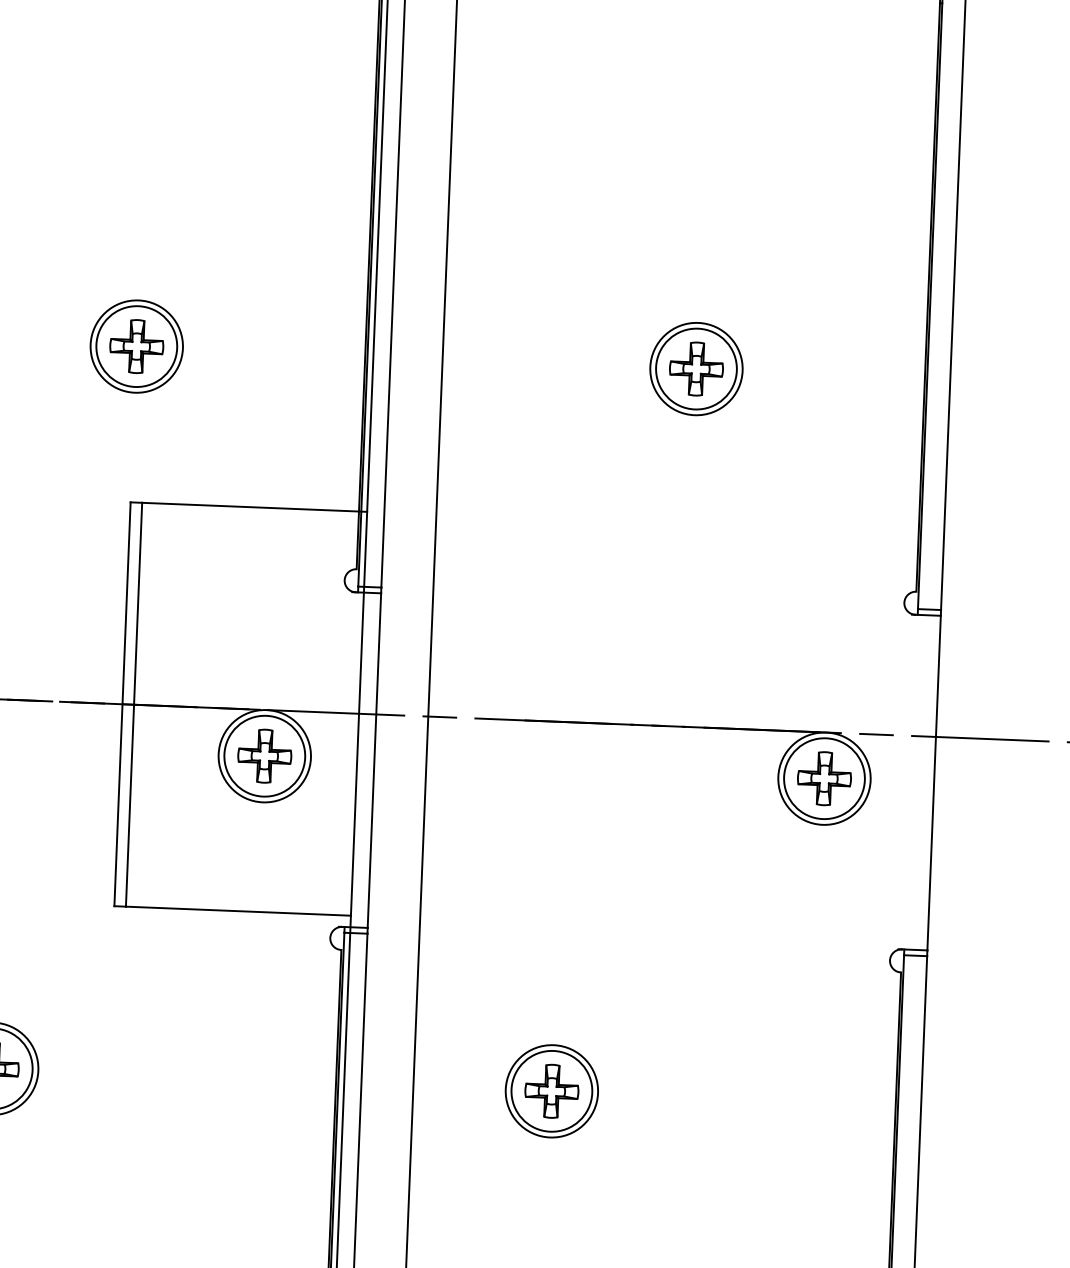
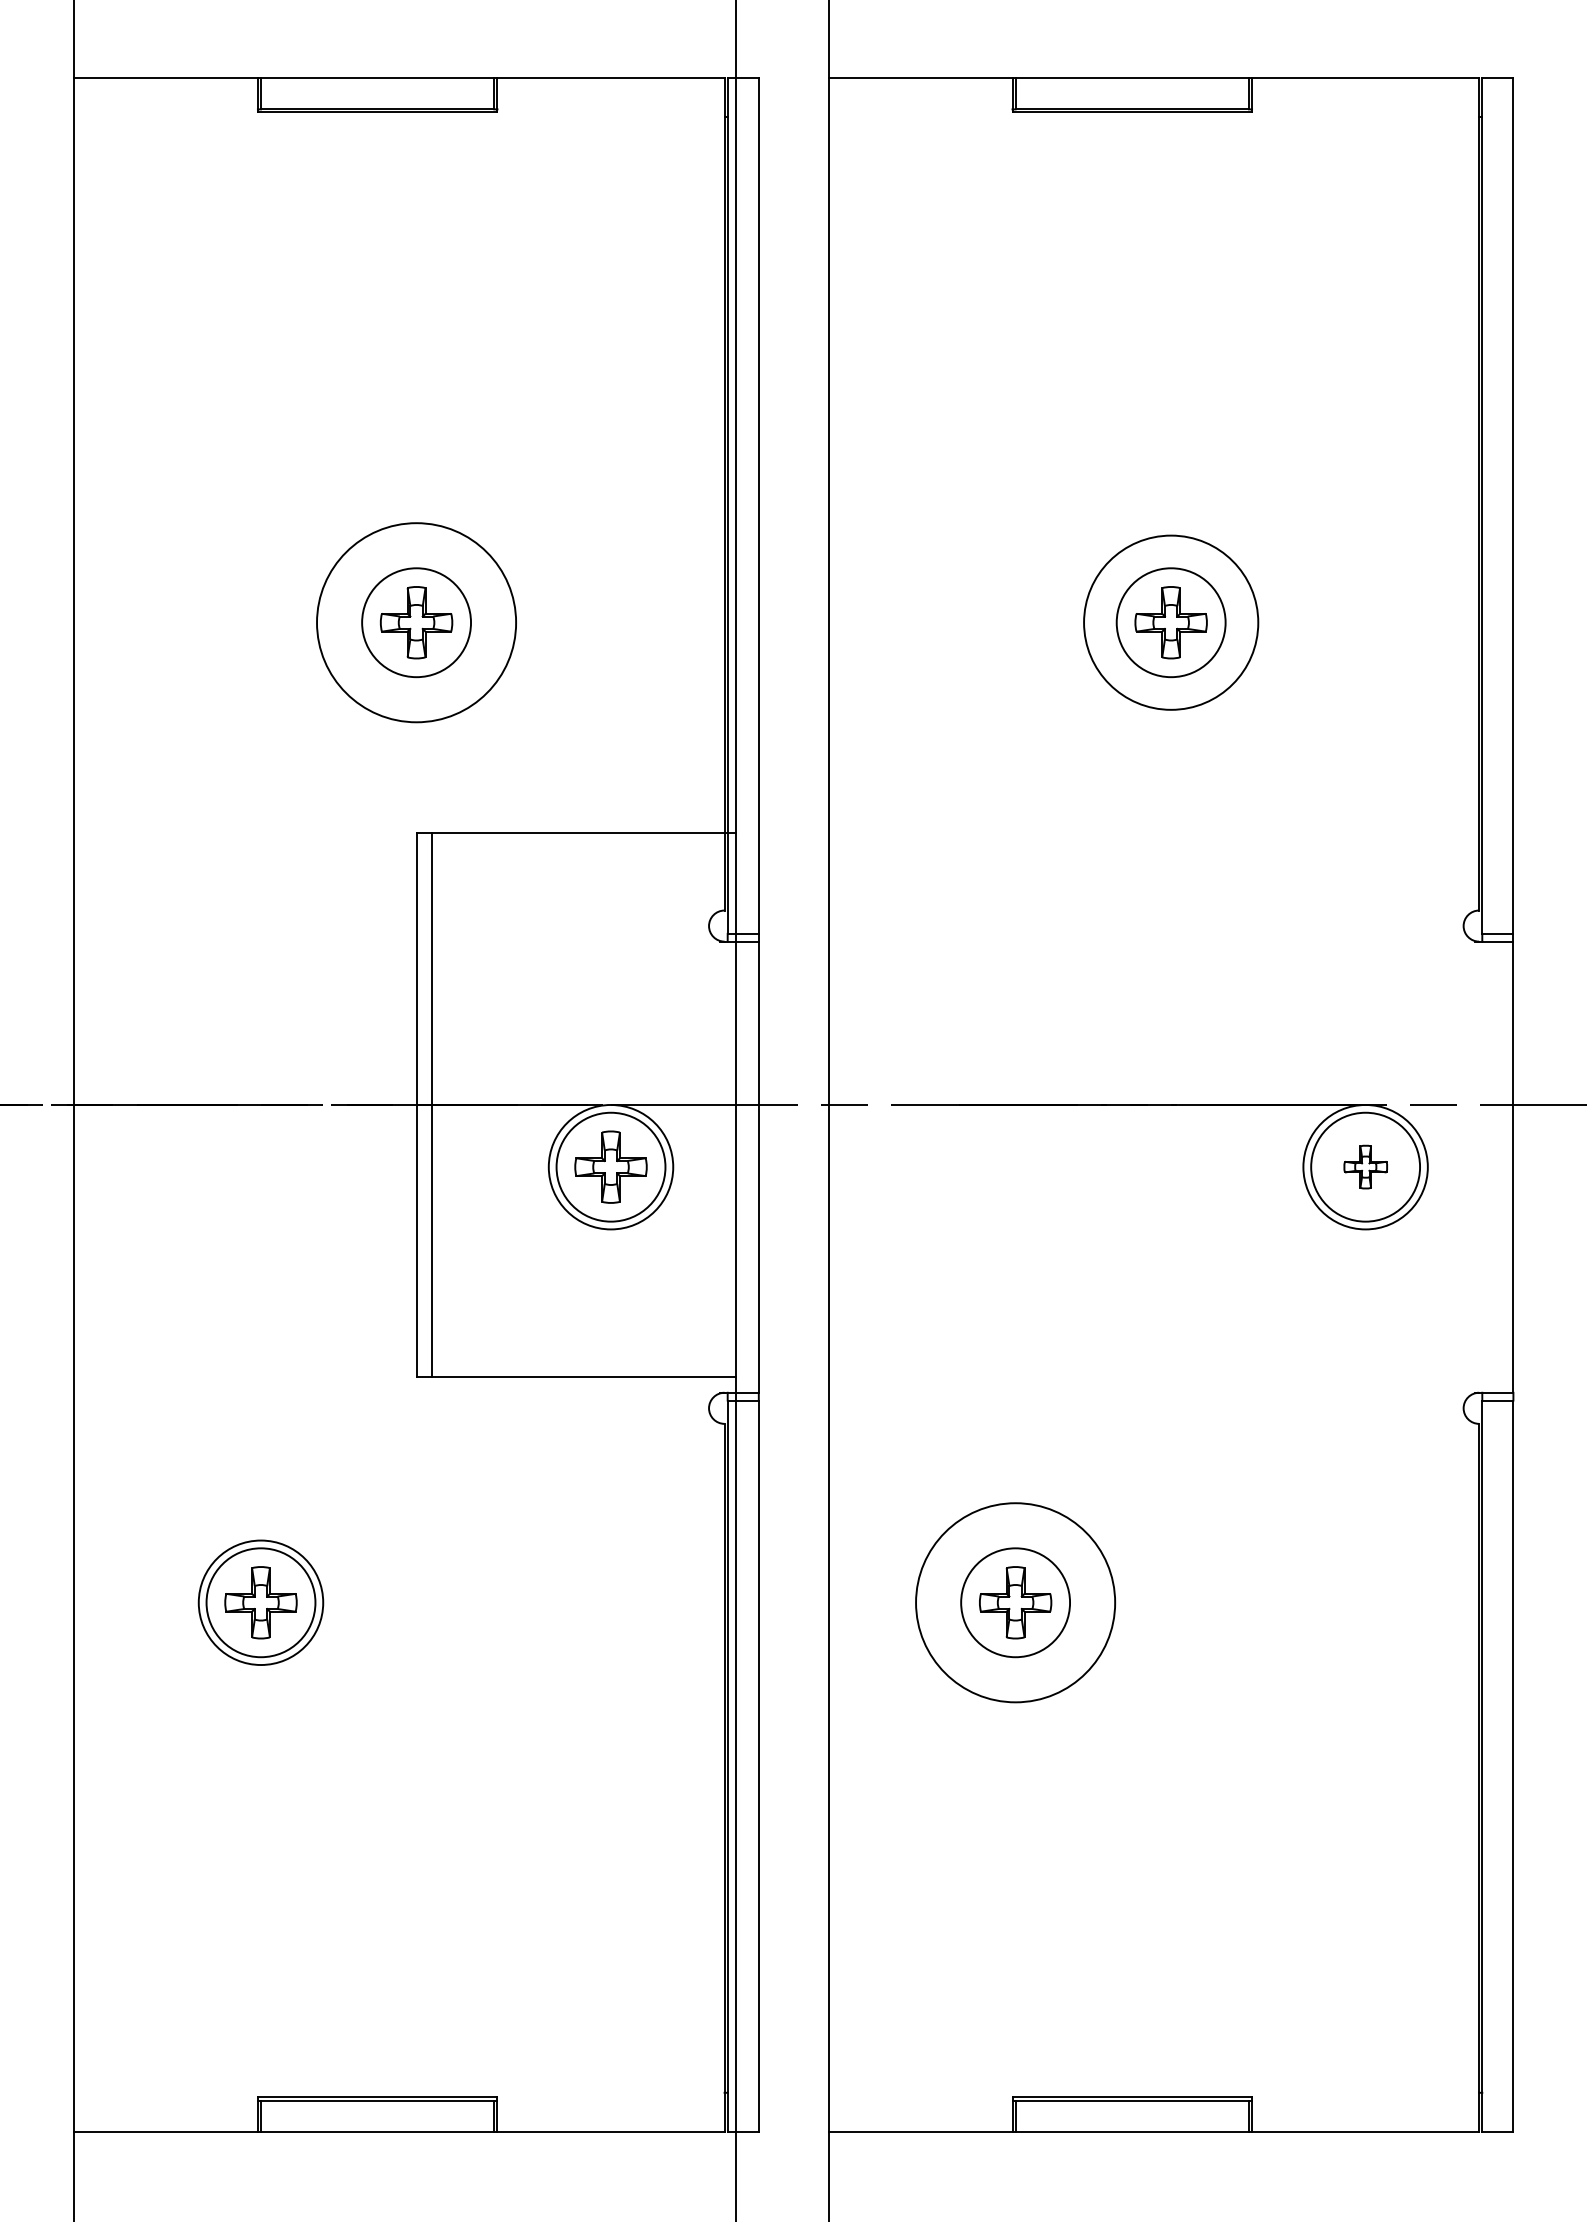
circle: (136, 346) -> (416, 622), size x1.6
circle: (695, 368) -> (1170, 622), size x1.4
part: (824, 778) -> (1365, 1166), size x0.6
circle: (551, 1091) -> (1015, 1602), size x1.6

